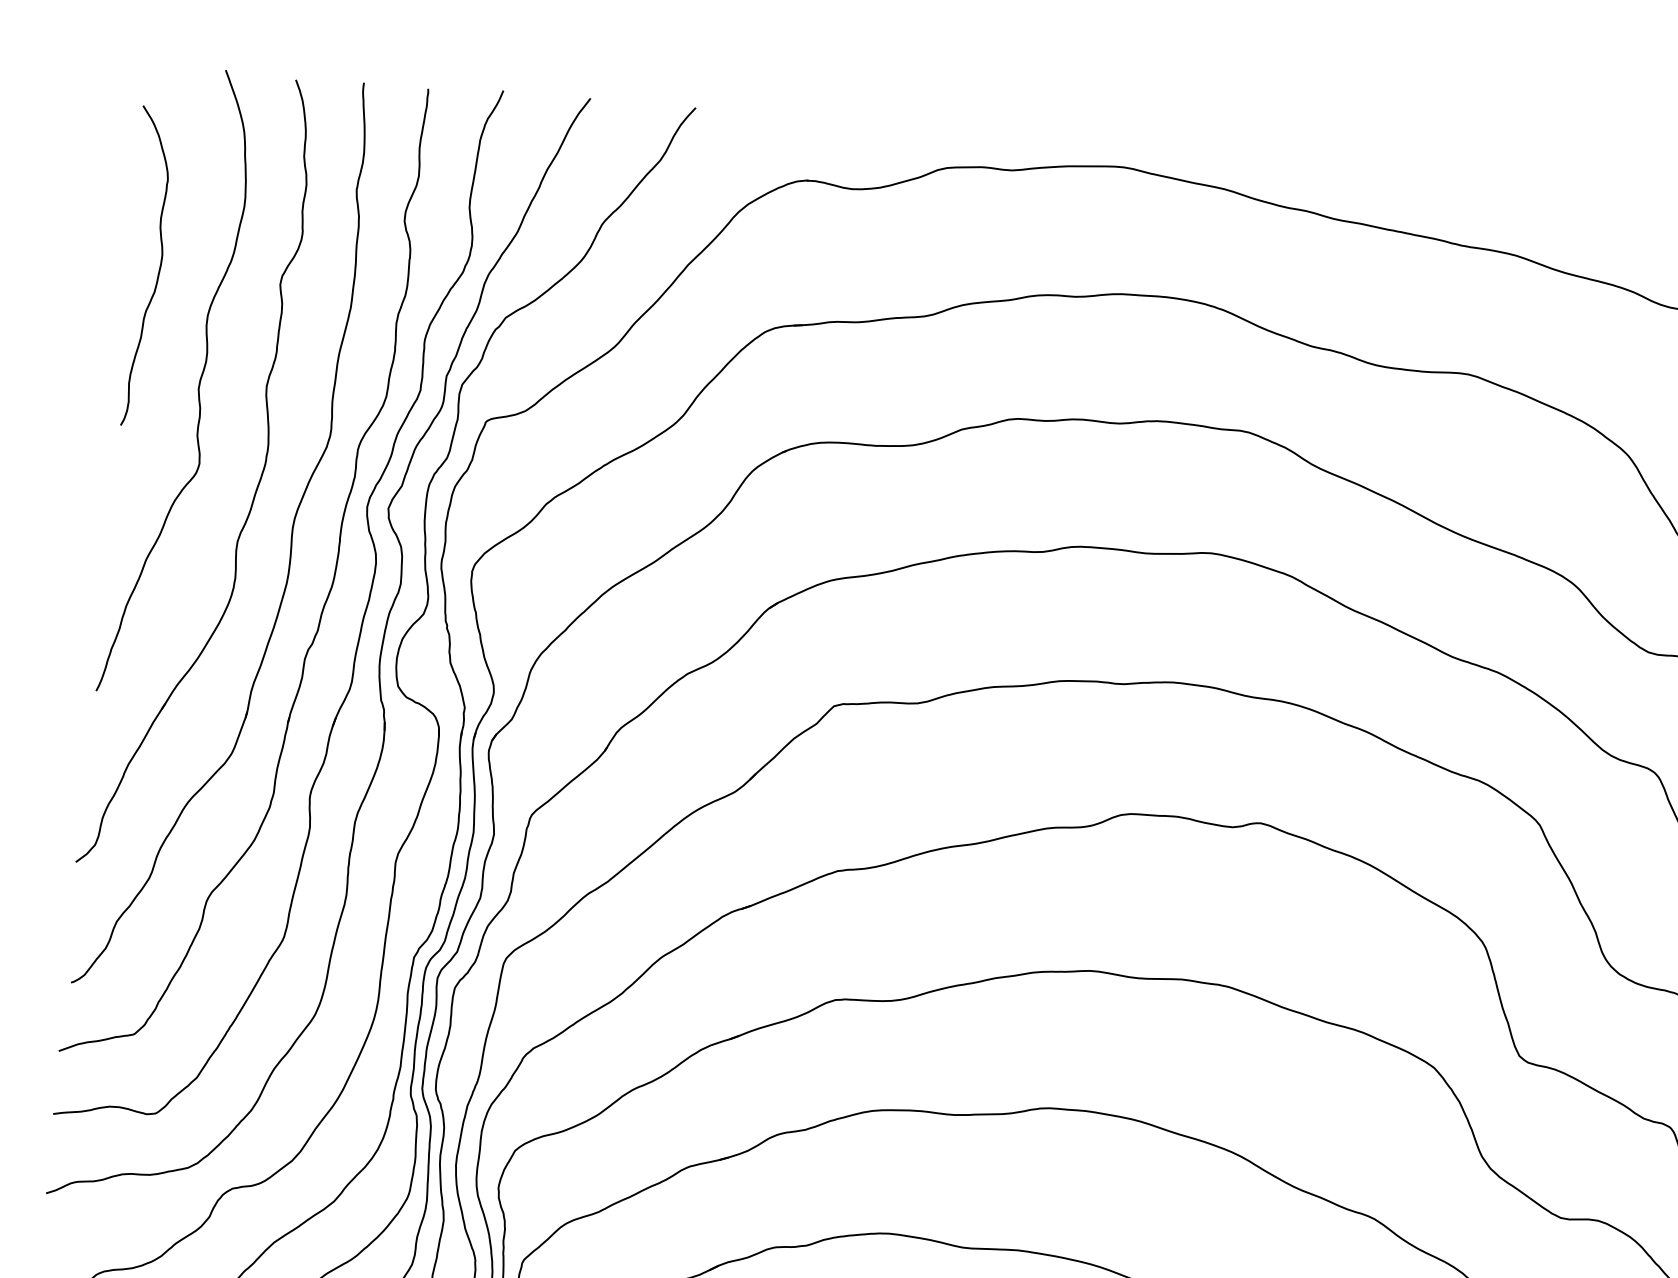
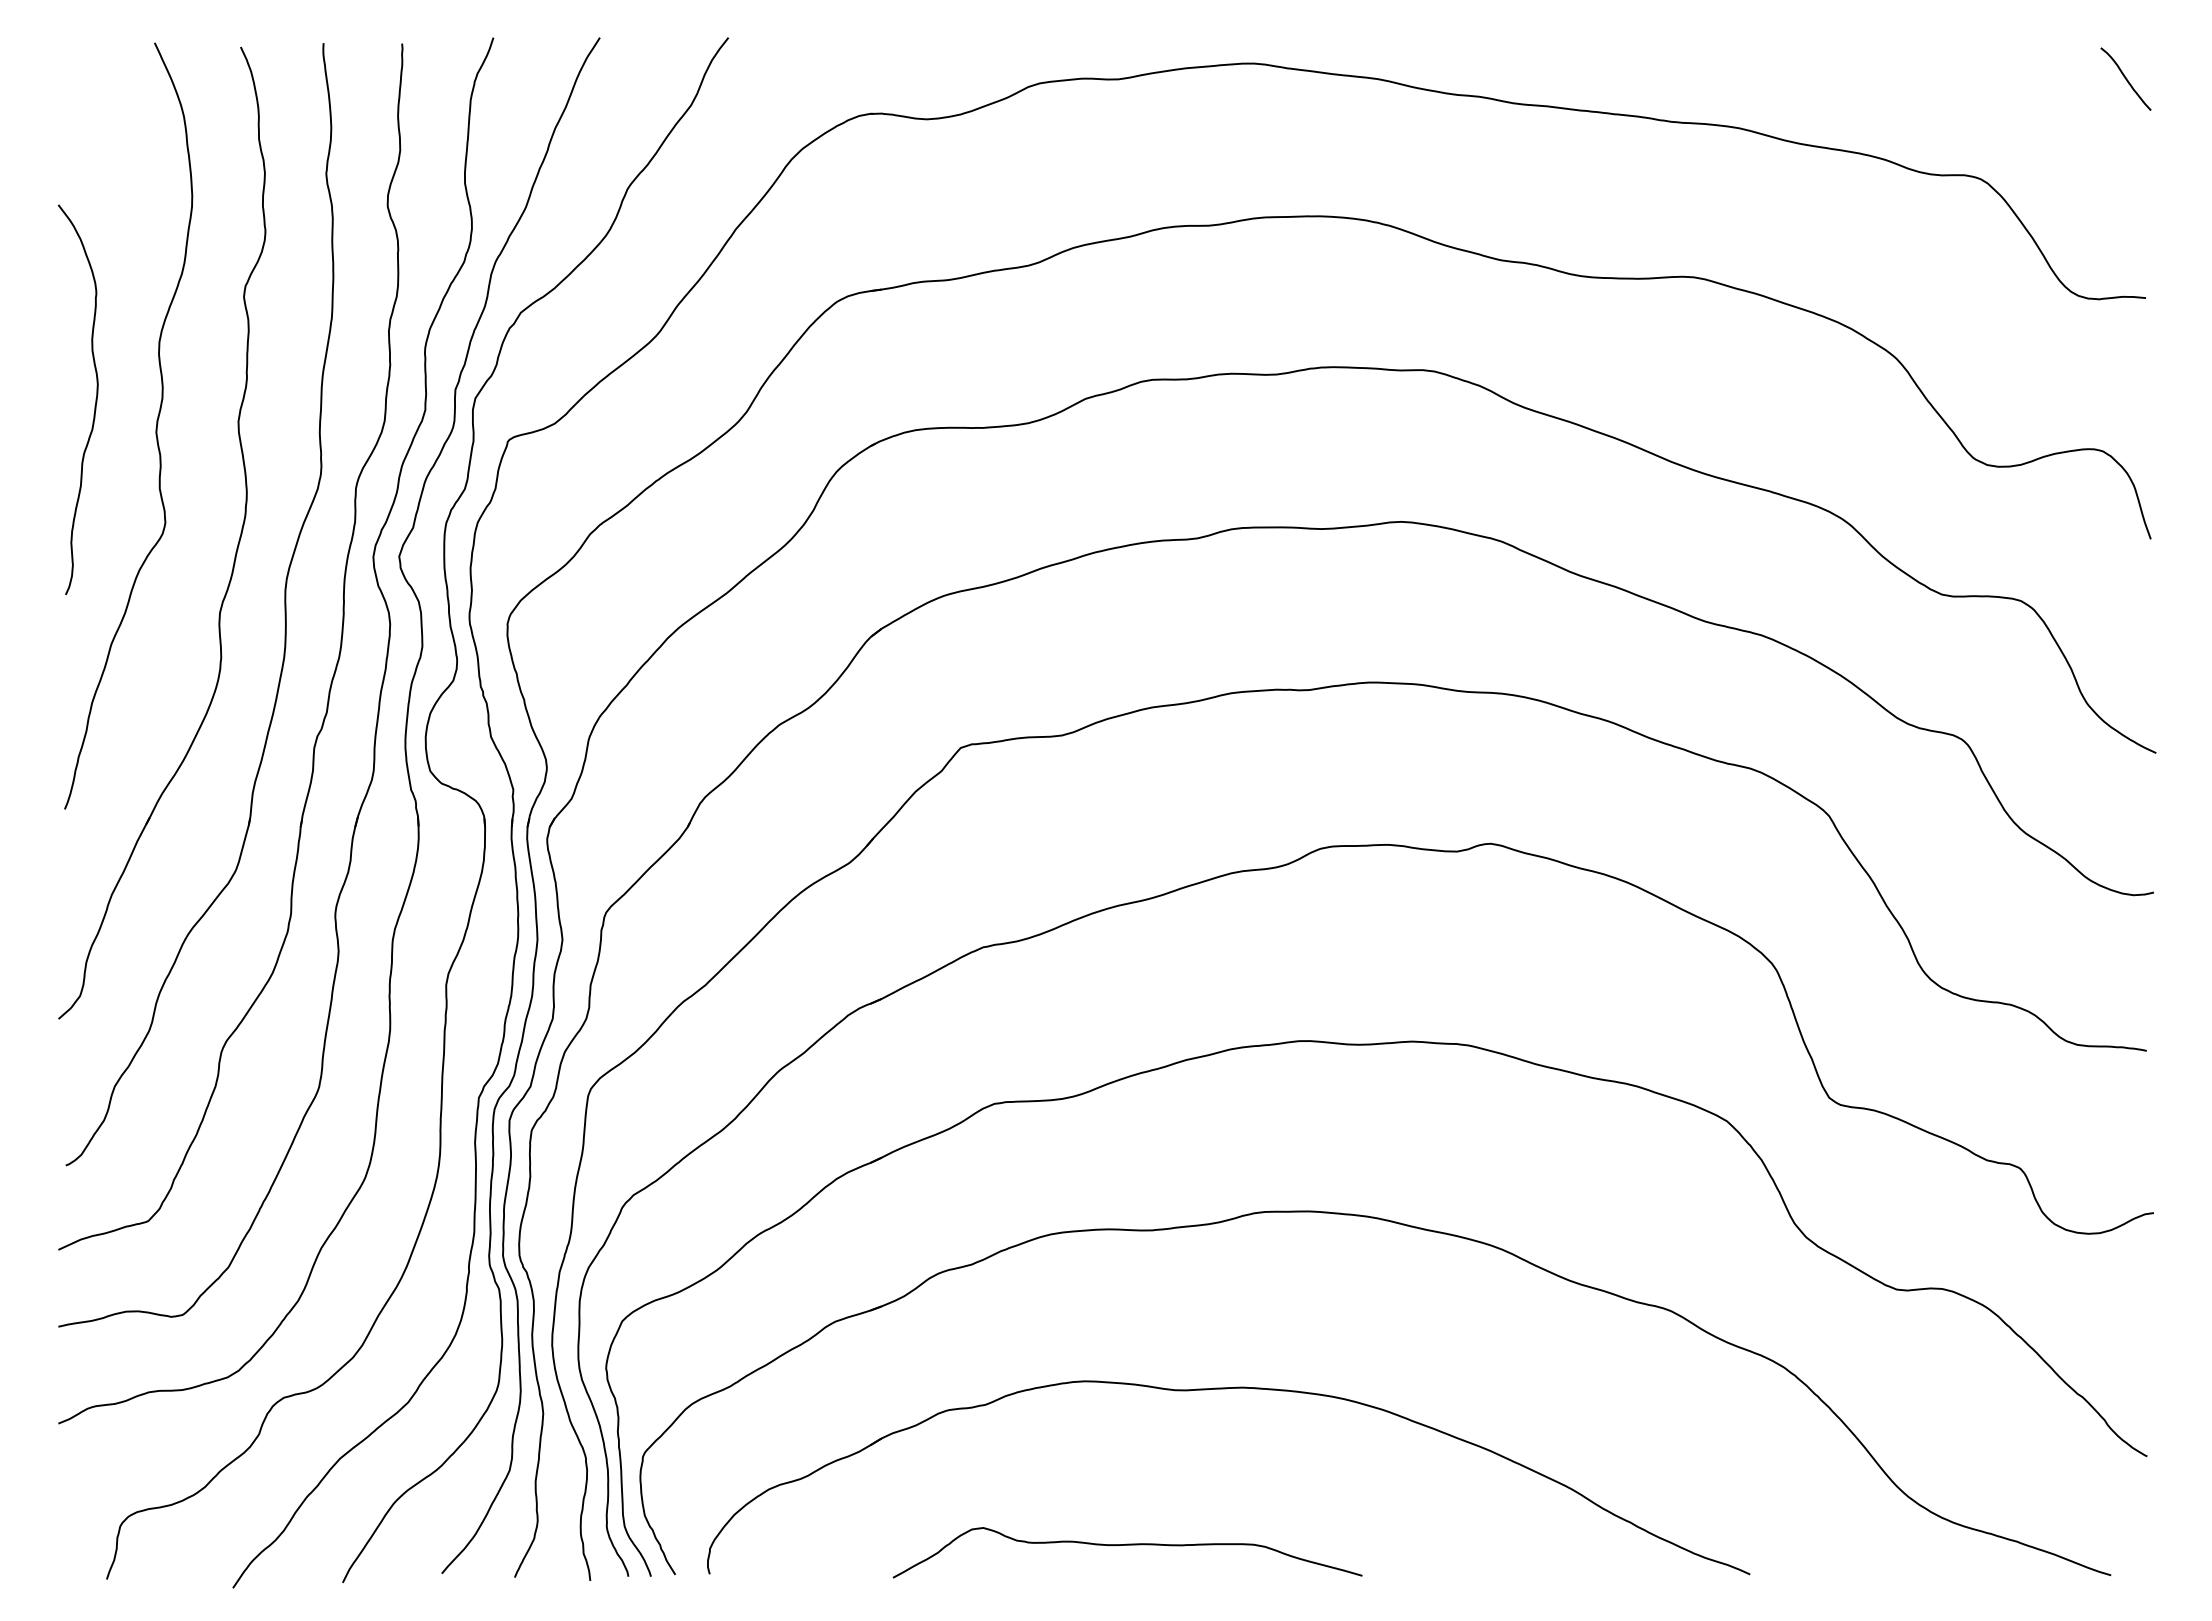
curve: (159, 267) -> (95, 399), moved

